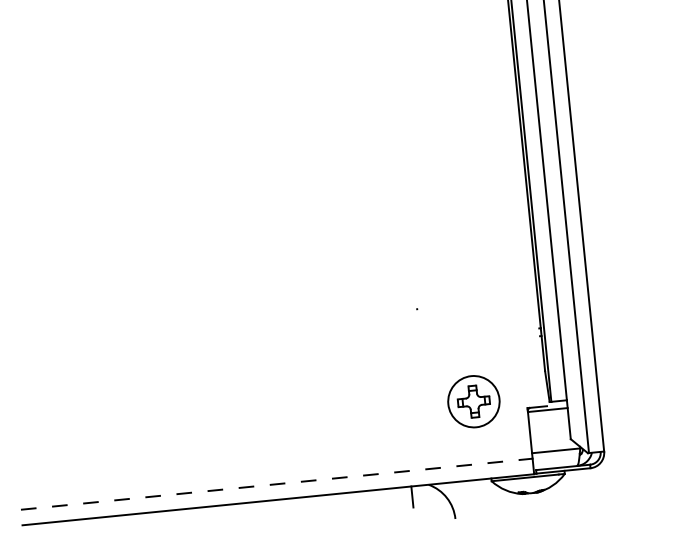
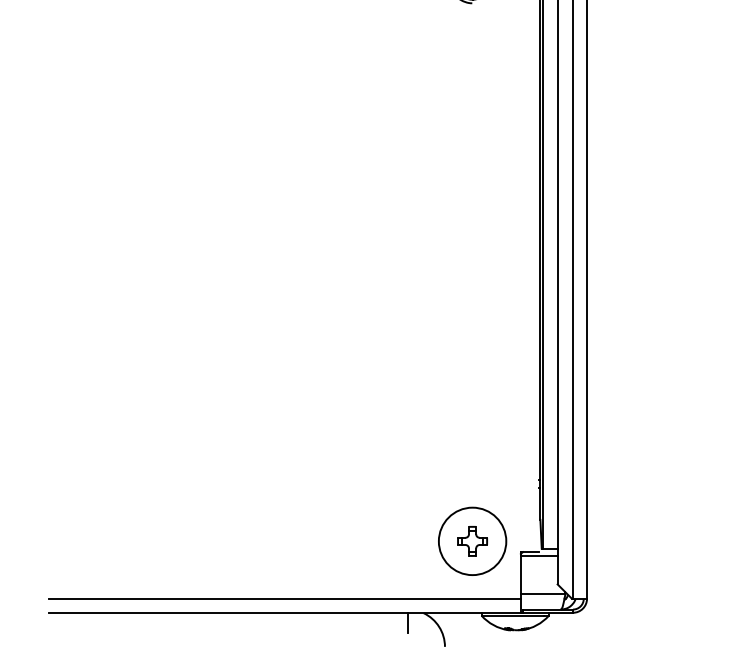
circle: (473, 401) -> (472, 541), size x1.43
line: (277, 483) -> (285, 598), dashed -> solid

